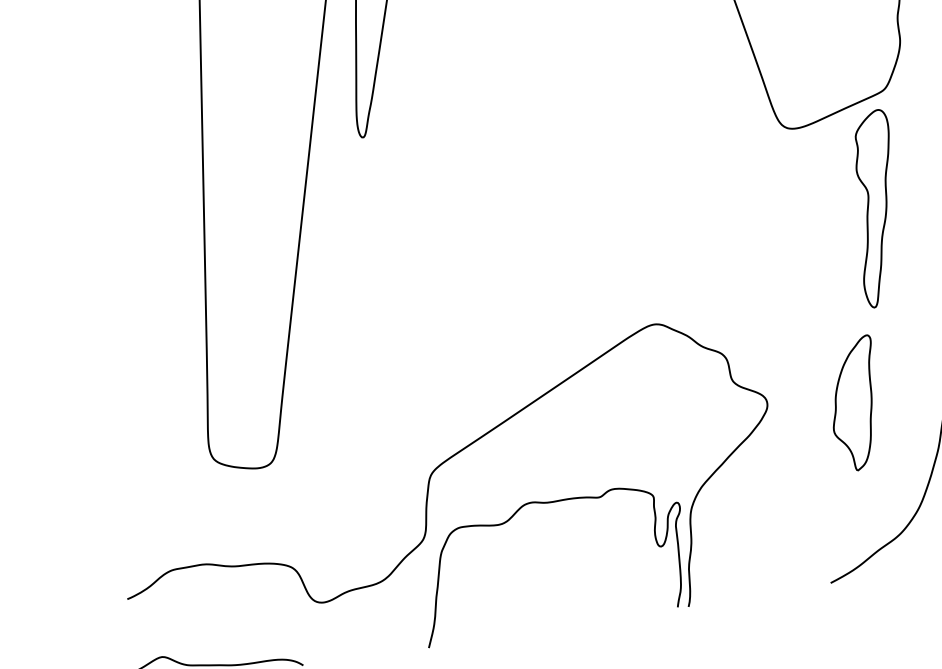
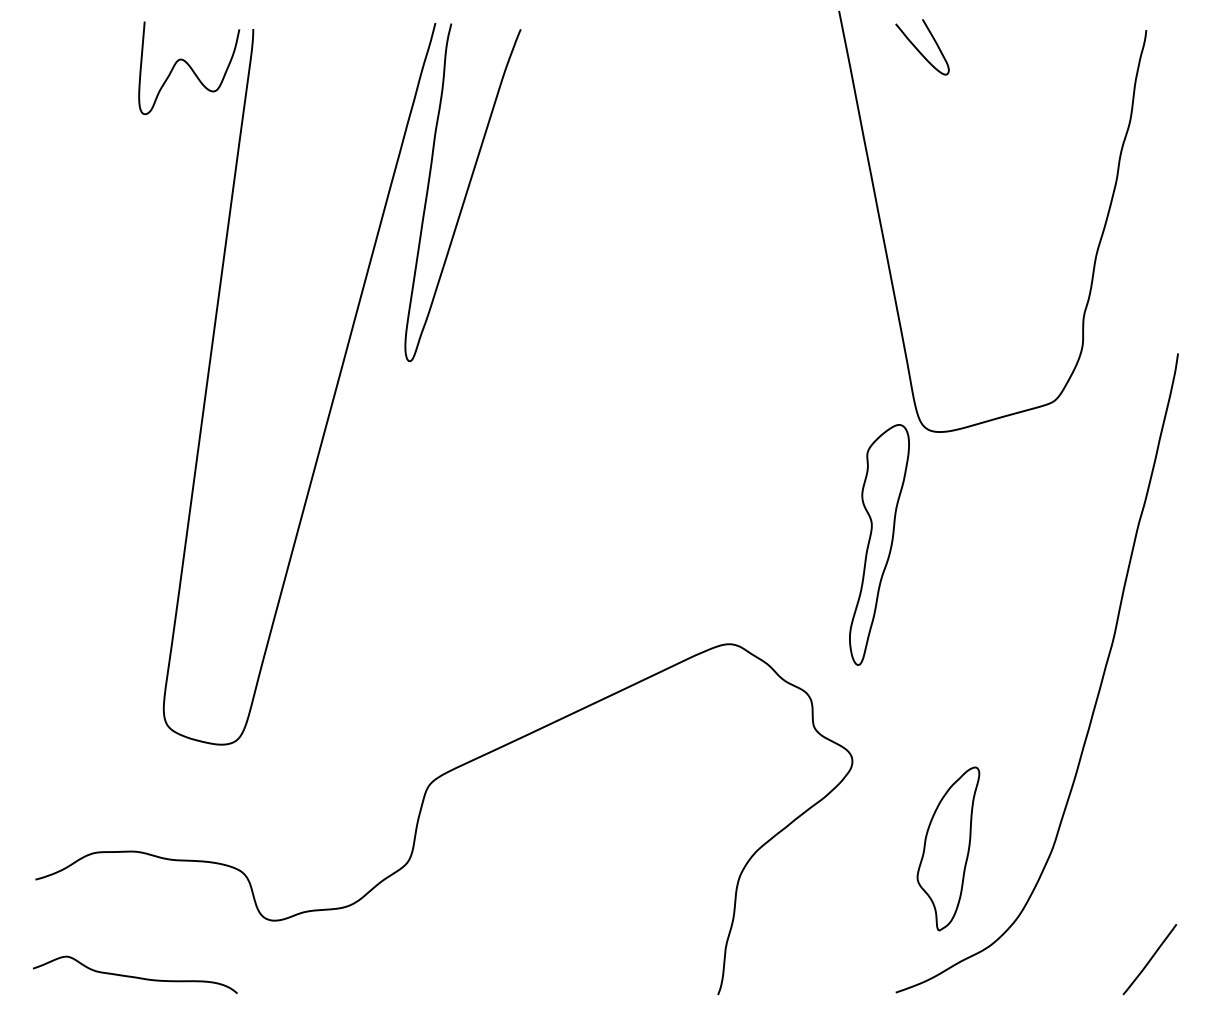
part: (876, 208) -> (879, 544), moved
part: (855, 403) -> (948, 848), moved
curve: (547, 503) -> (565, 842), removed

